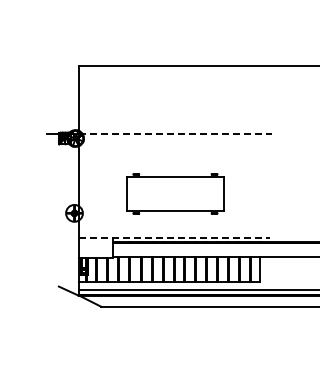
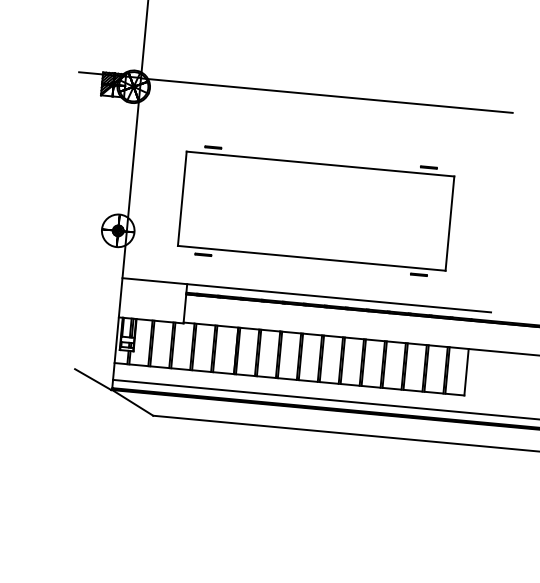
line: (175, 133) -> (327, 94), dashed -> solid
part: (175, 193) -> (316, 210), size x1.43
line: (174, 237) -> (306, 295), dashed -> solid

